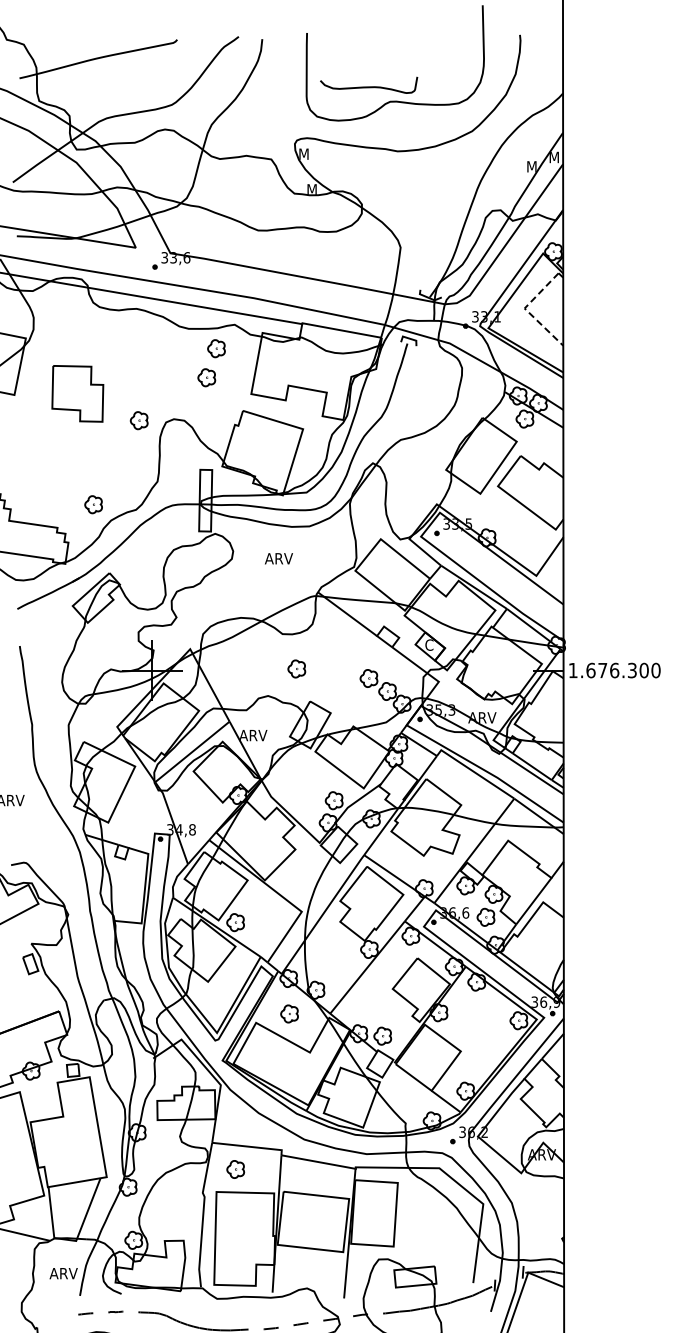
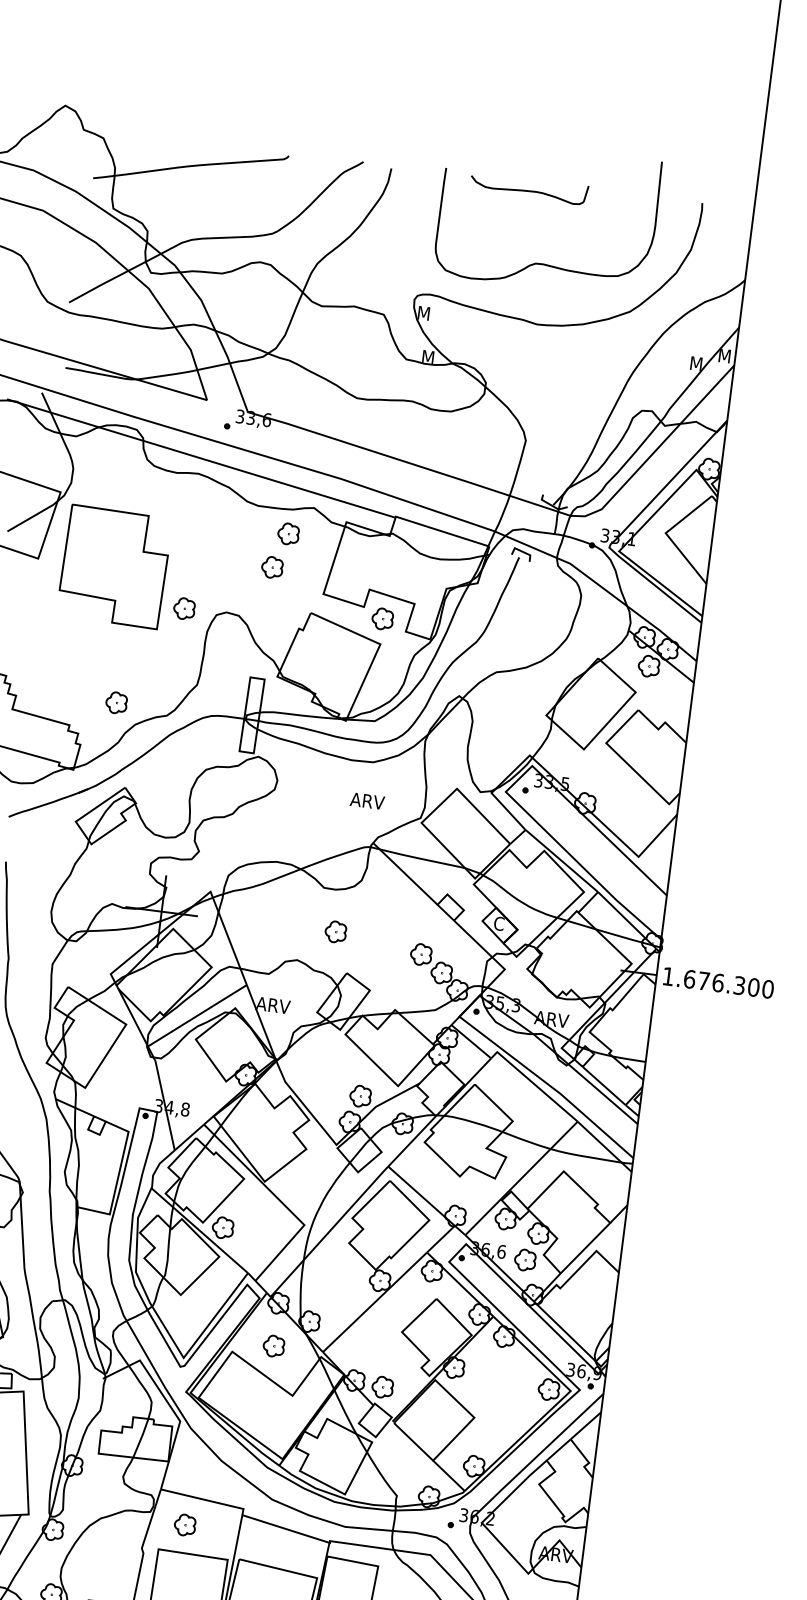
curve: (369, 86) -> (529, 190), moved
line: (526, 309) -> (667, 534), dashed -> solid
part: (77, 393) -> (114, 566), size x1.67
part: (302, 407) -> (383, 618), added
text: (278, 558) -> (366, 800), moved

